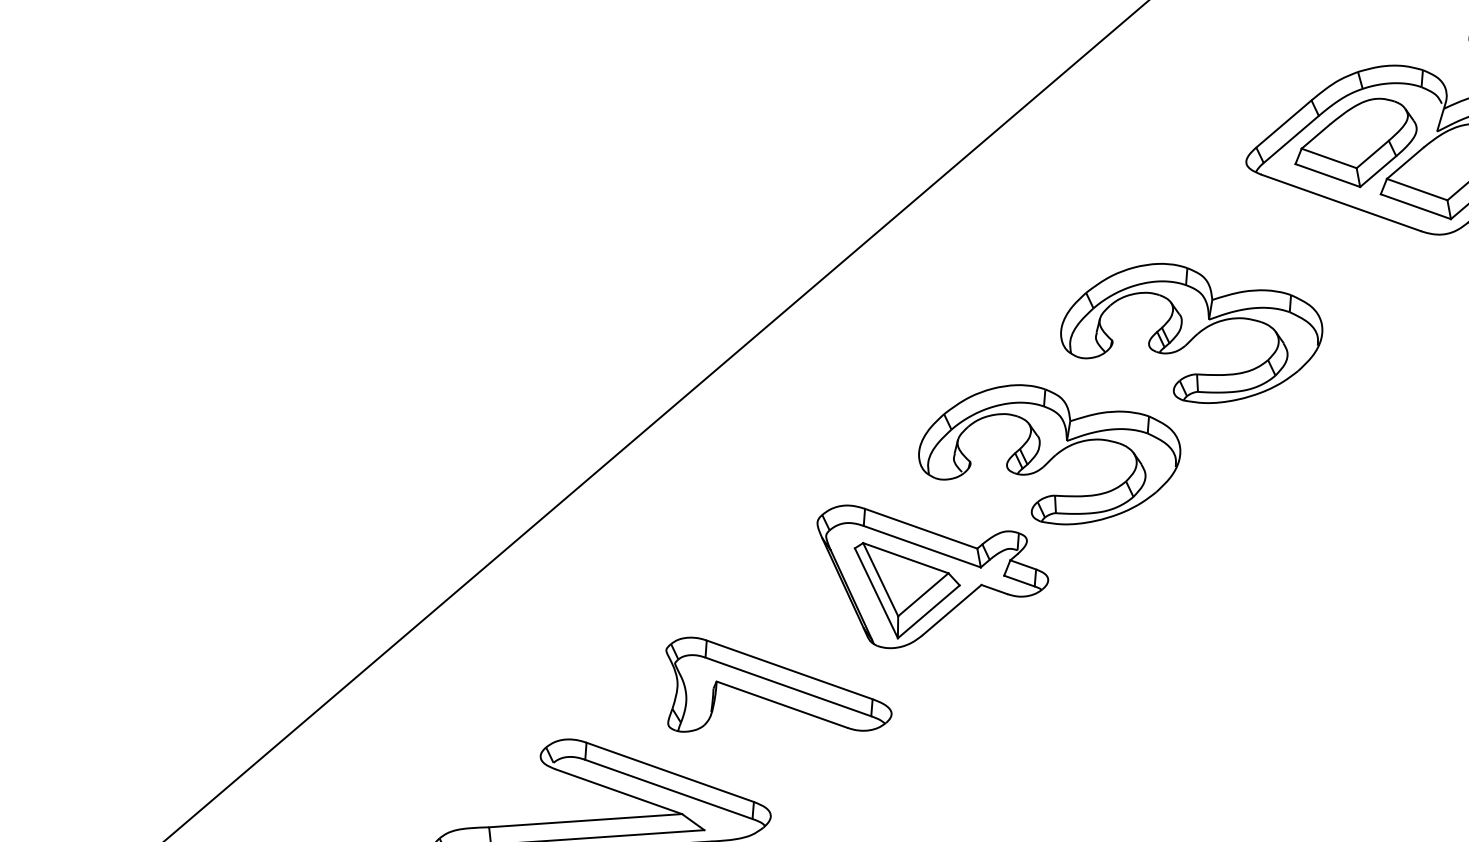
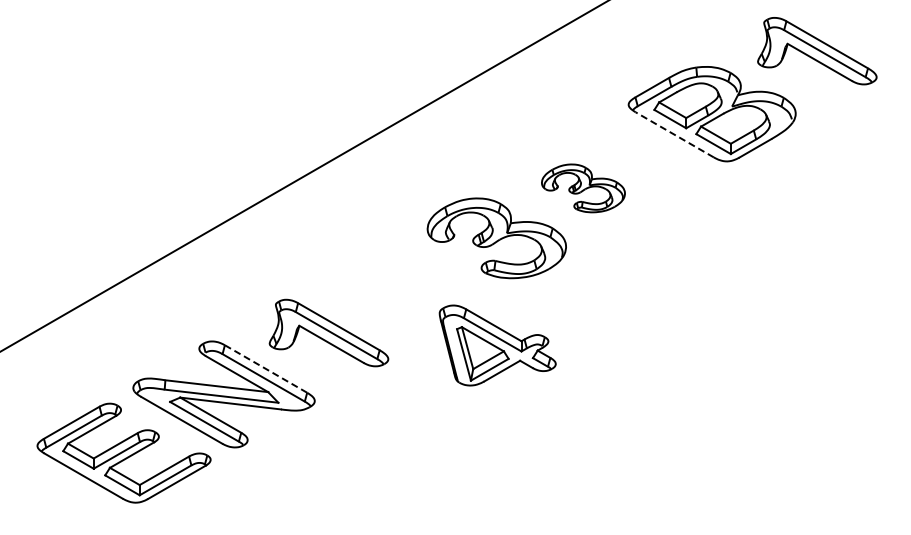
line: (1340, 202) -> (674, 134), solid -> dashed
part: (1191, 332) -> (583, 188), size x0.6
part: (934, 564) -> (497, 345), moved
line: (671, 773) -> (266, 369), solid -> dashed

